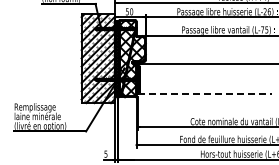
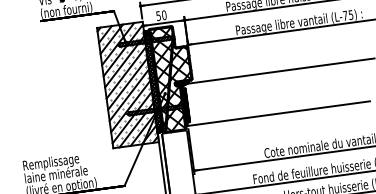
line: (205, 94) -> (279, 113), dashed -> solid

